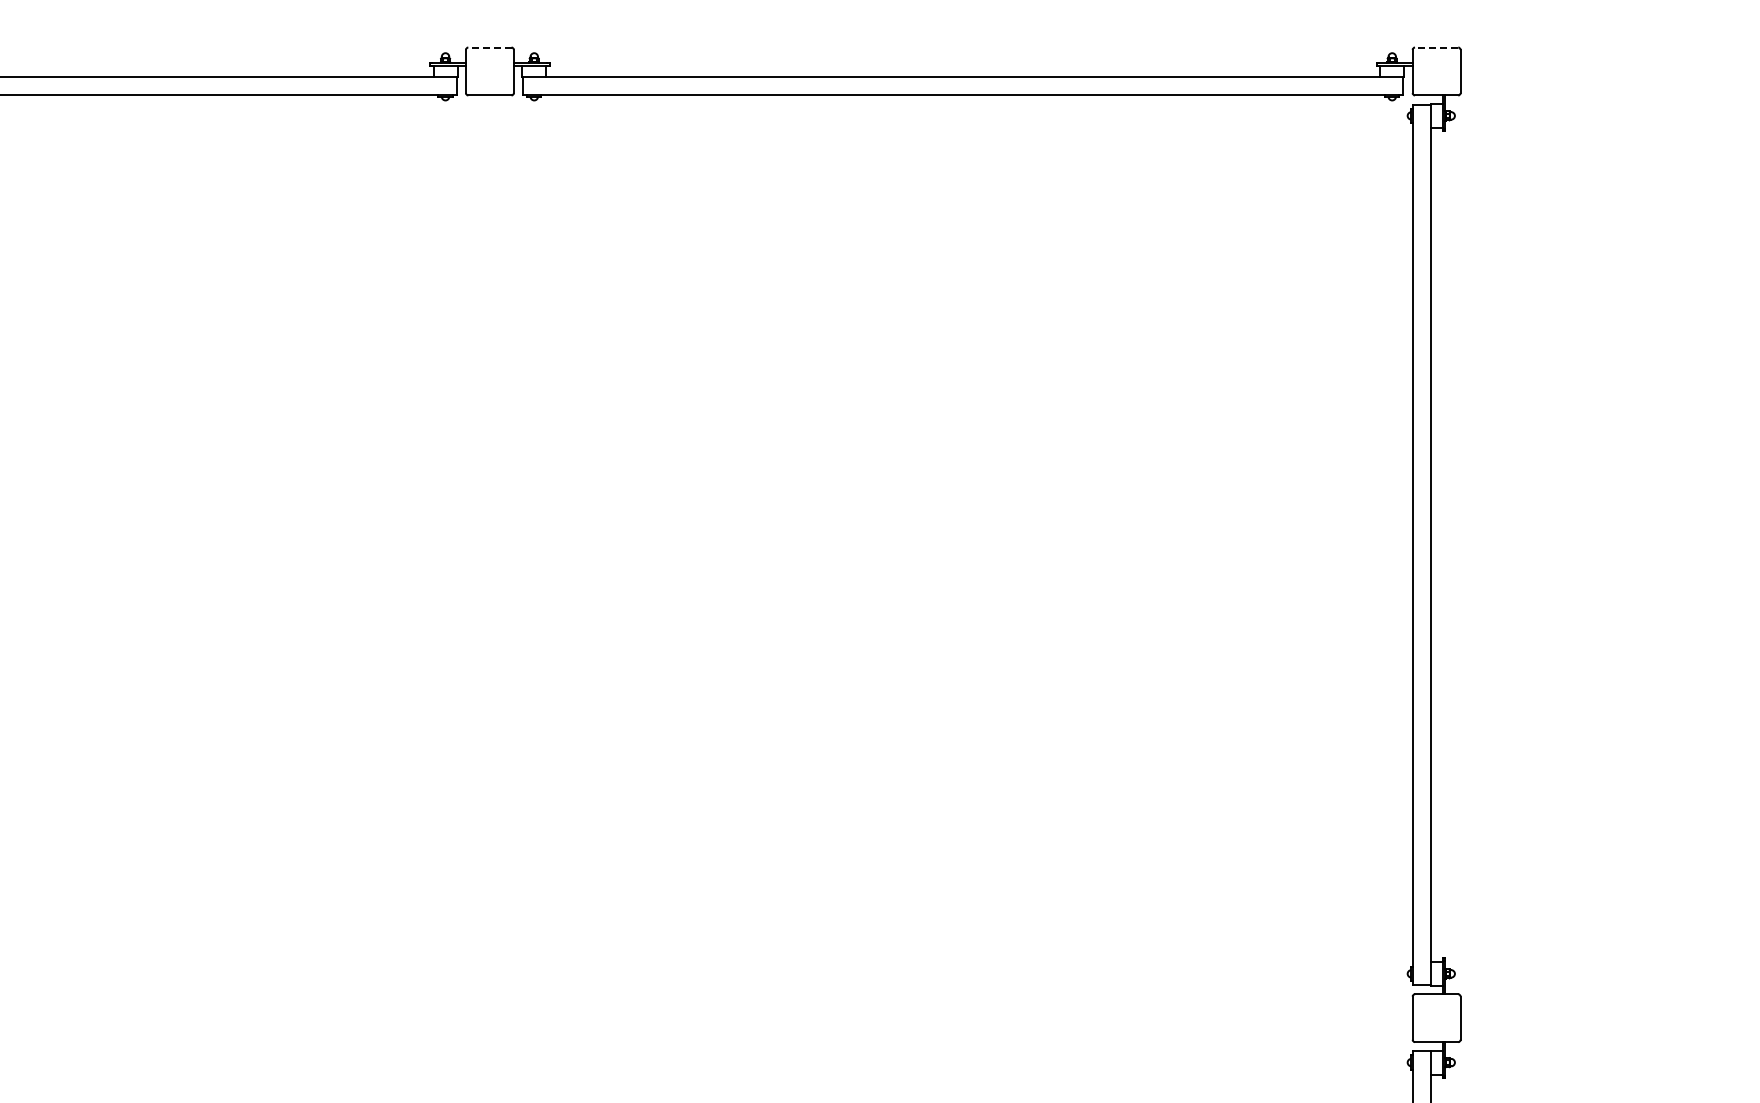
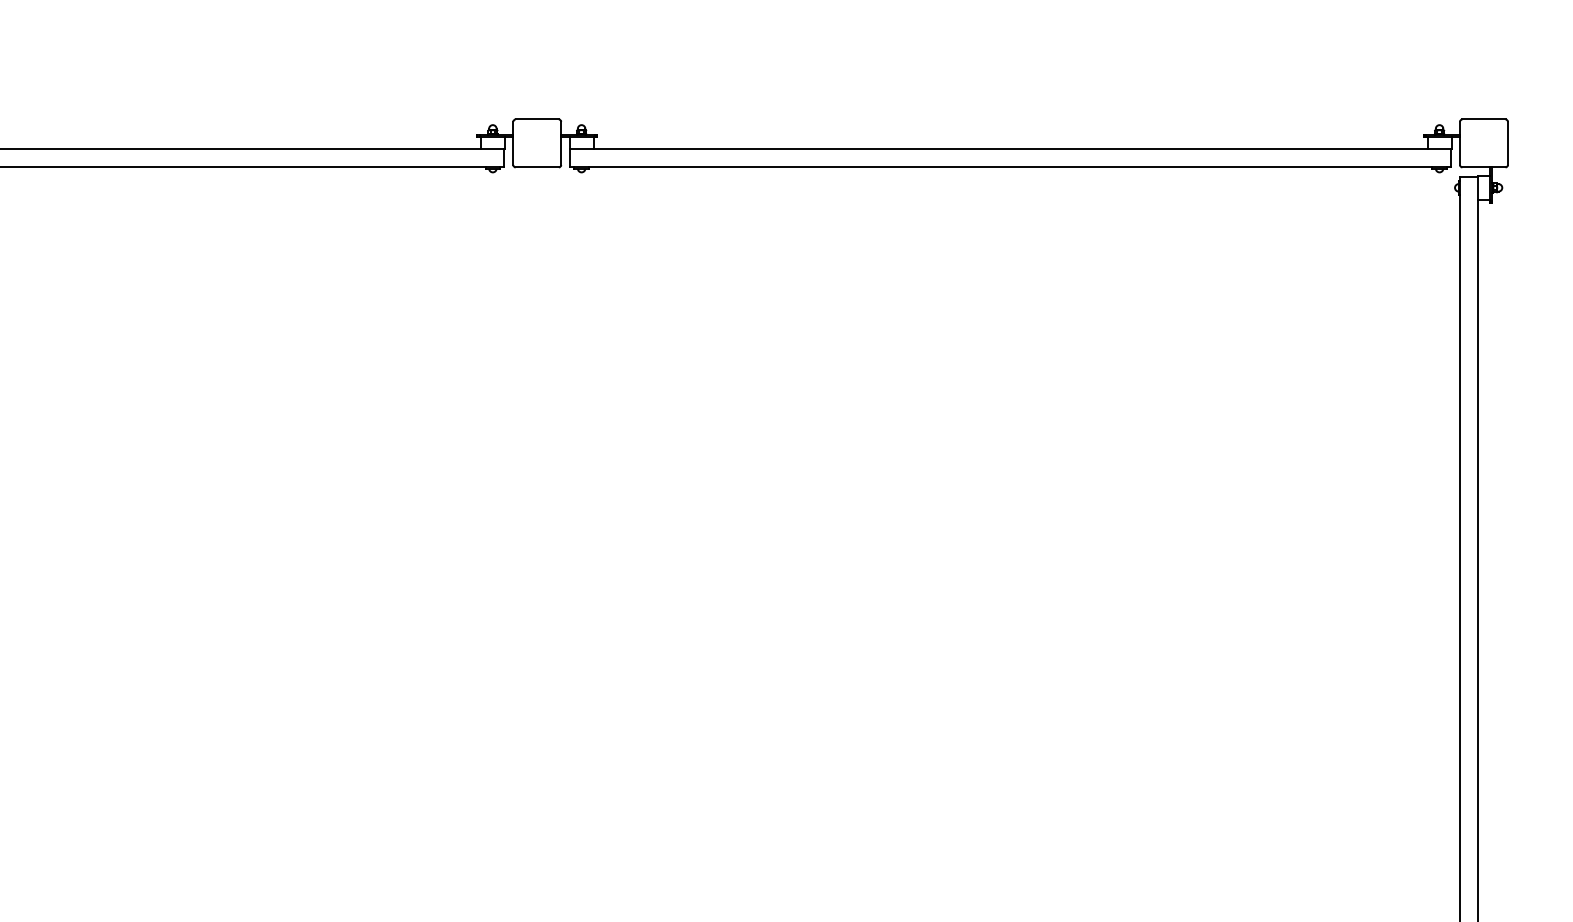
line: (489, 47) -> (536, 119), dashed -> solid
line: (1436, 47) -> (1483, 119), dashed -> solid

